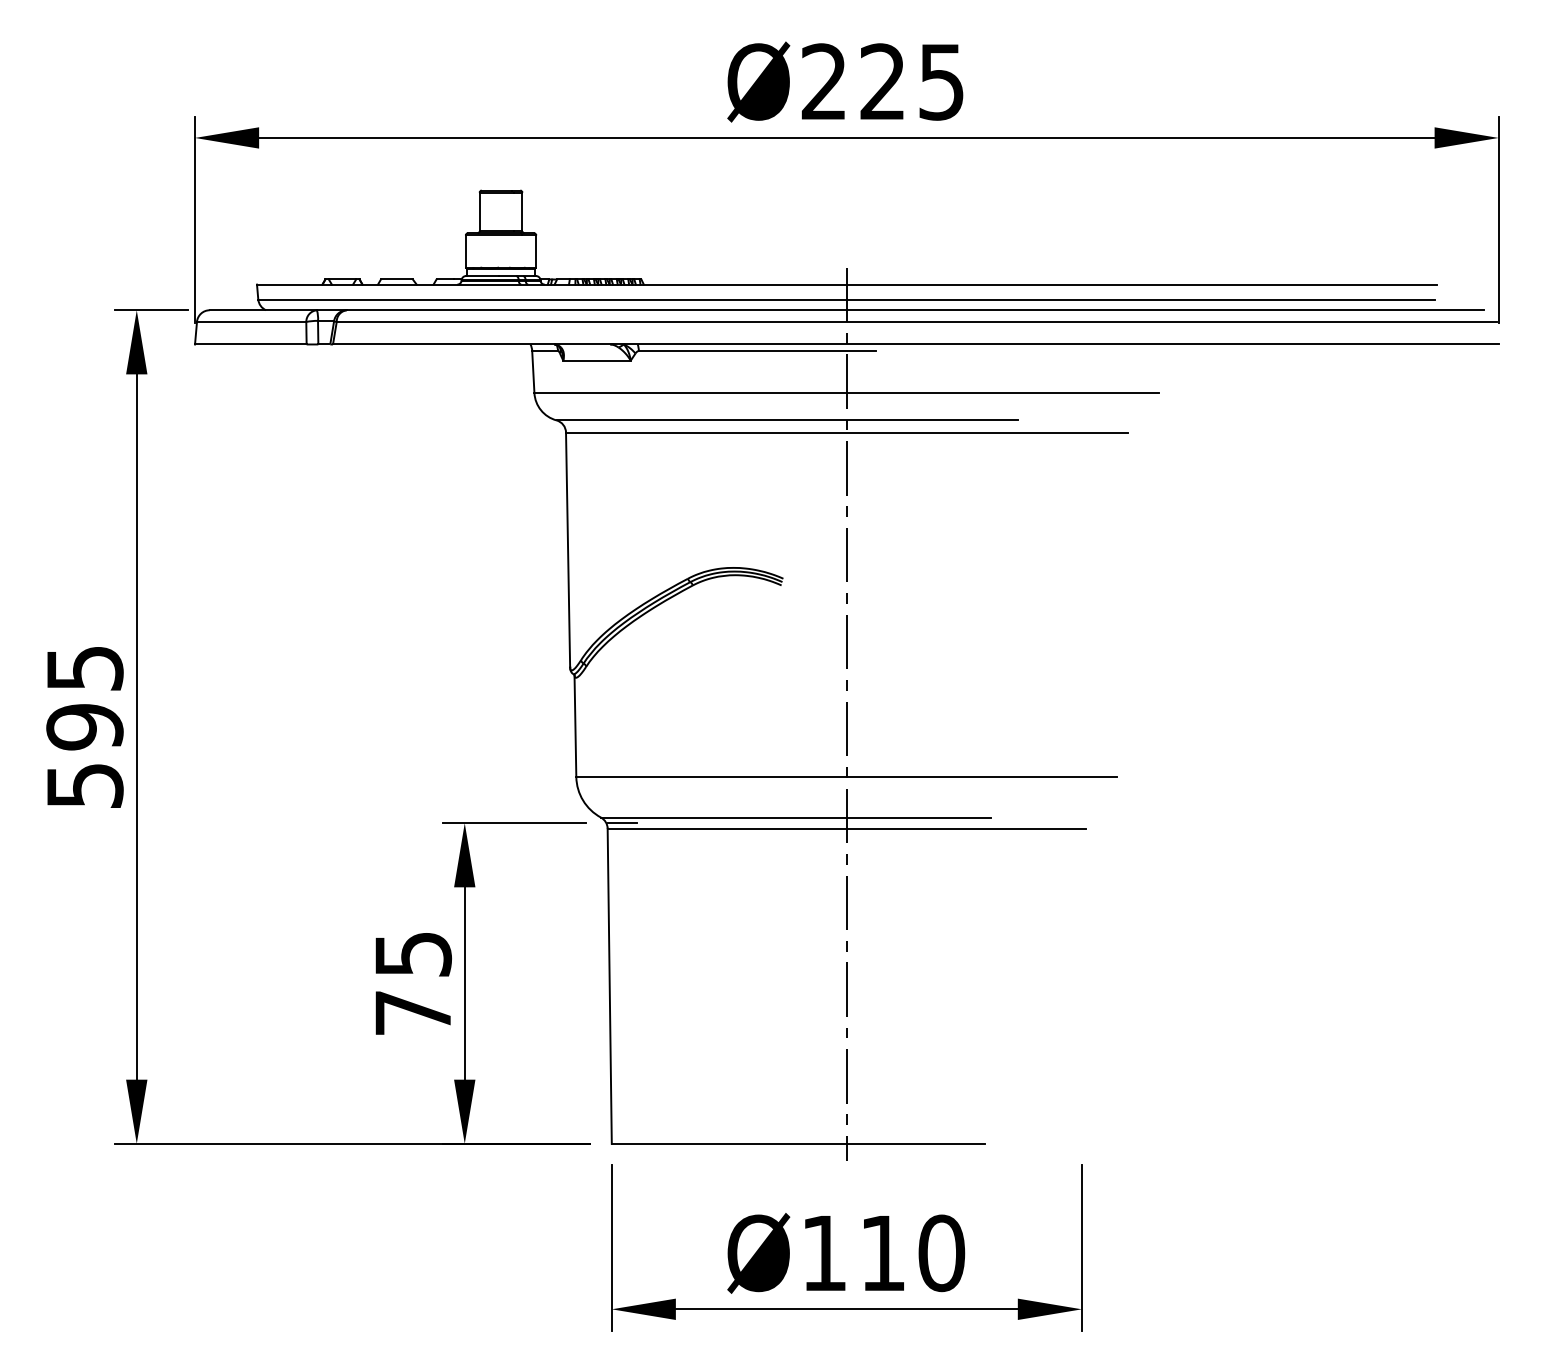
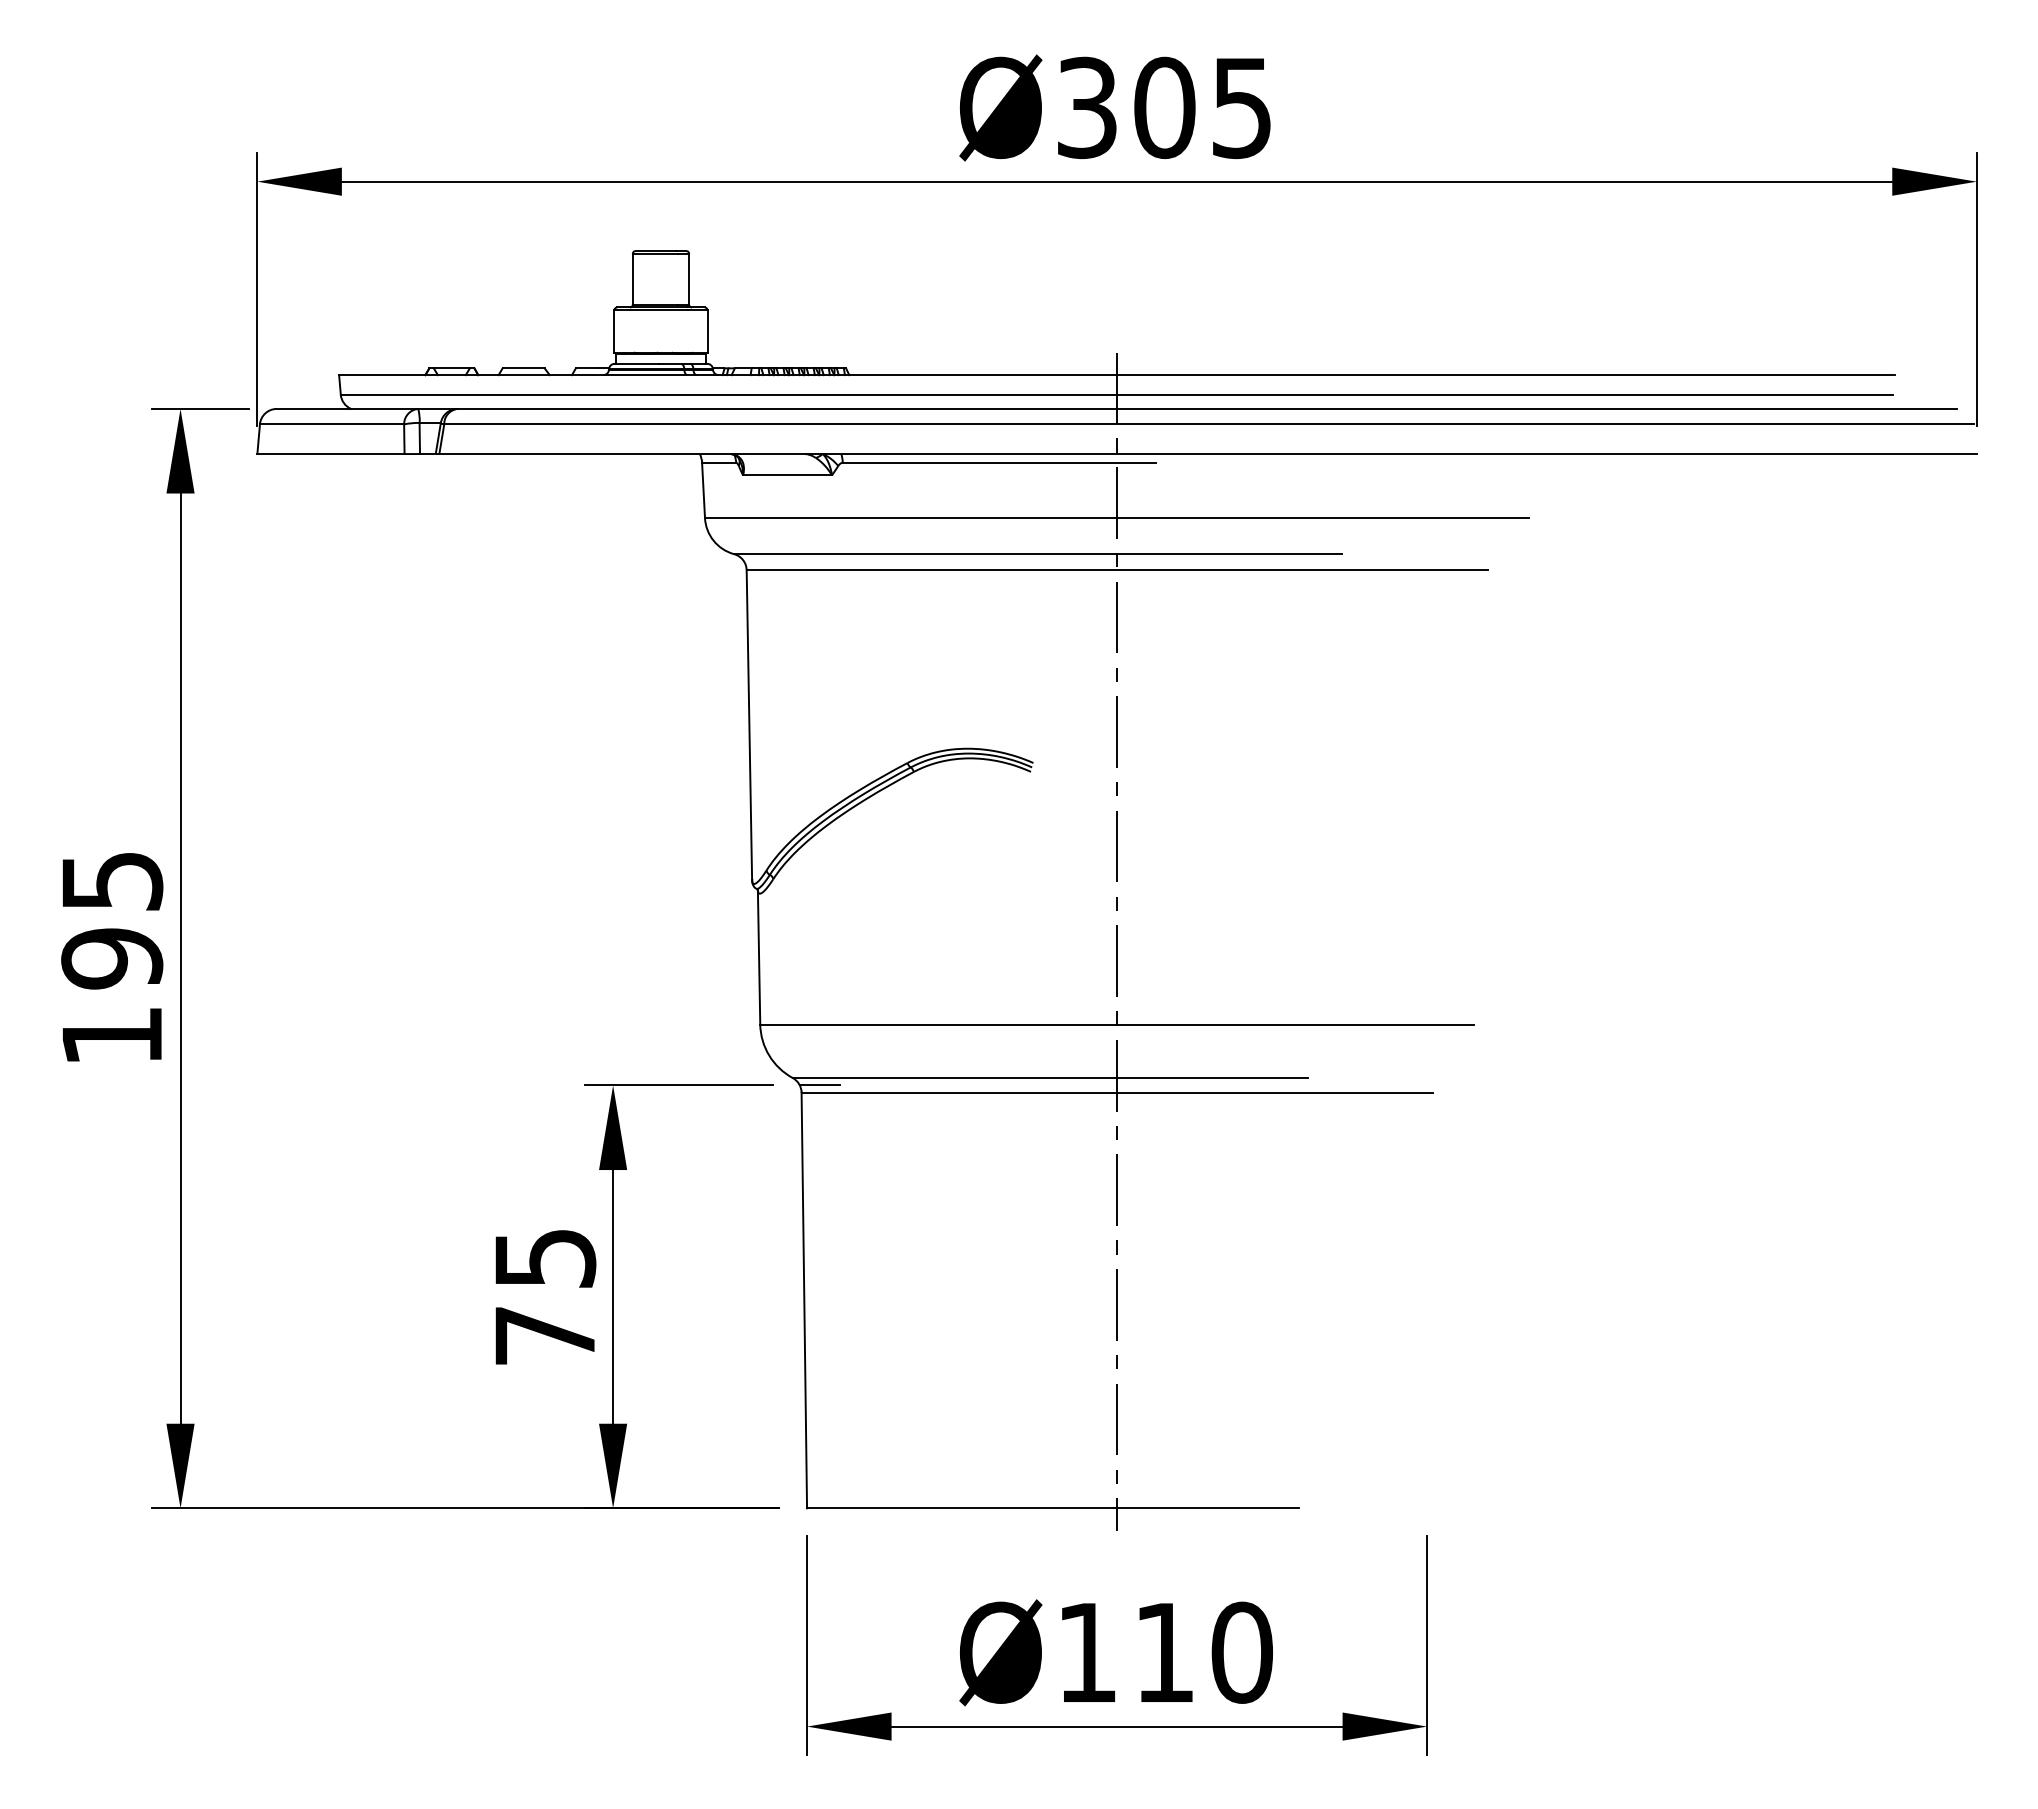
text: (854, 81) -> (1126, 107), Ø225 -> Ø305
text: (85, 786) -> (112, 1036), 595 -> 195

